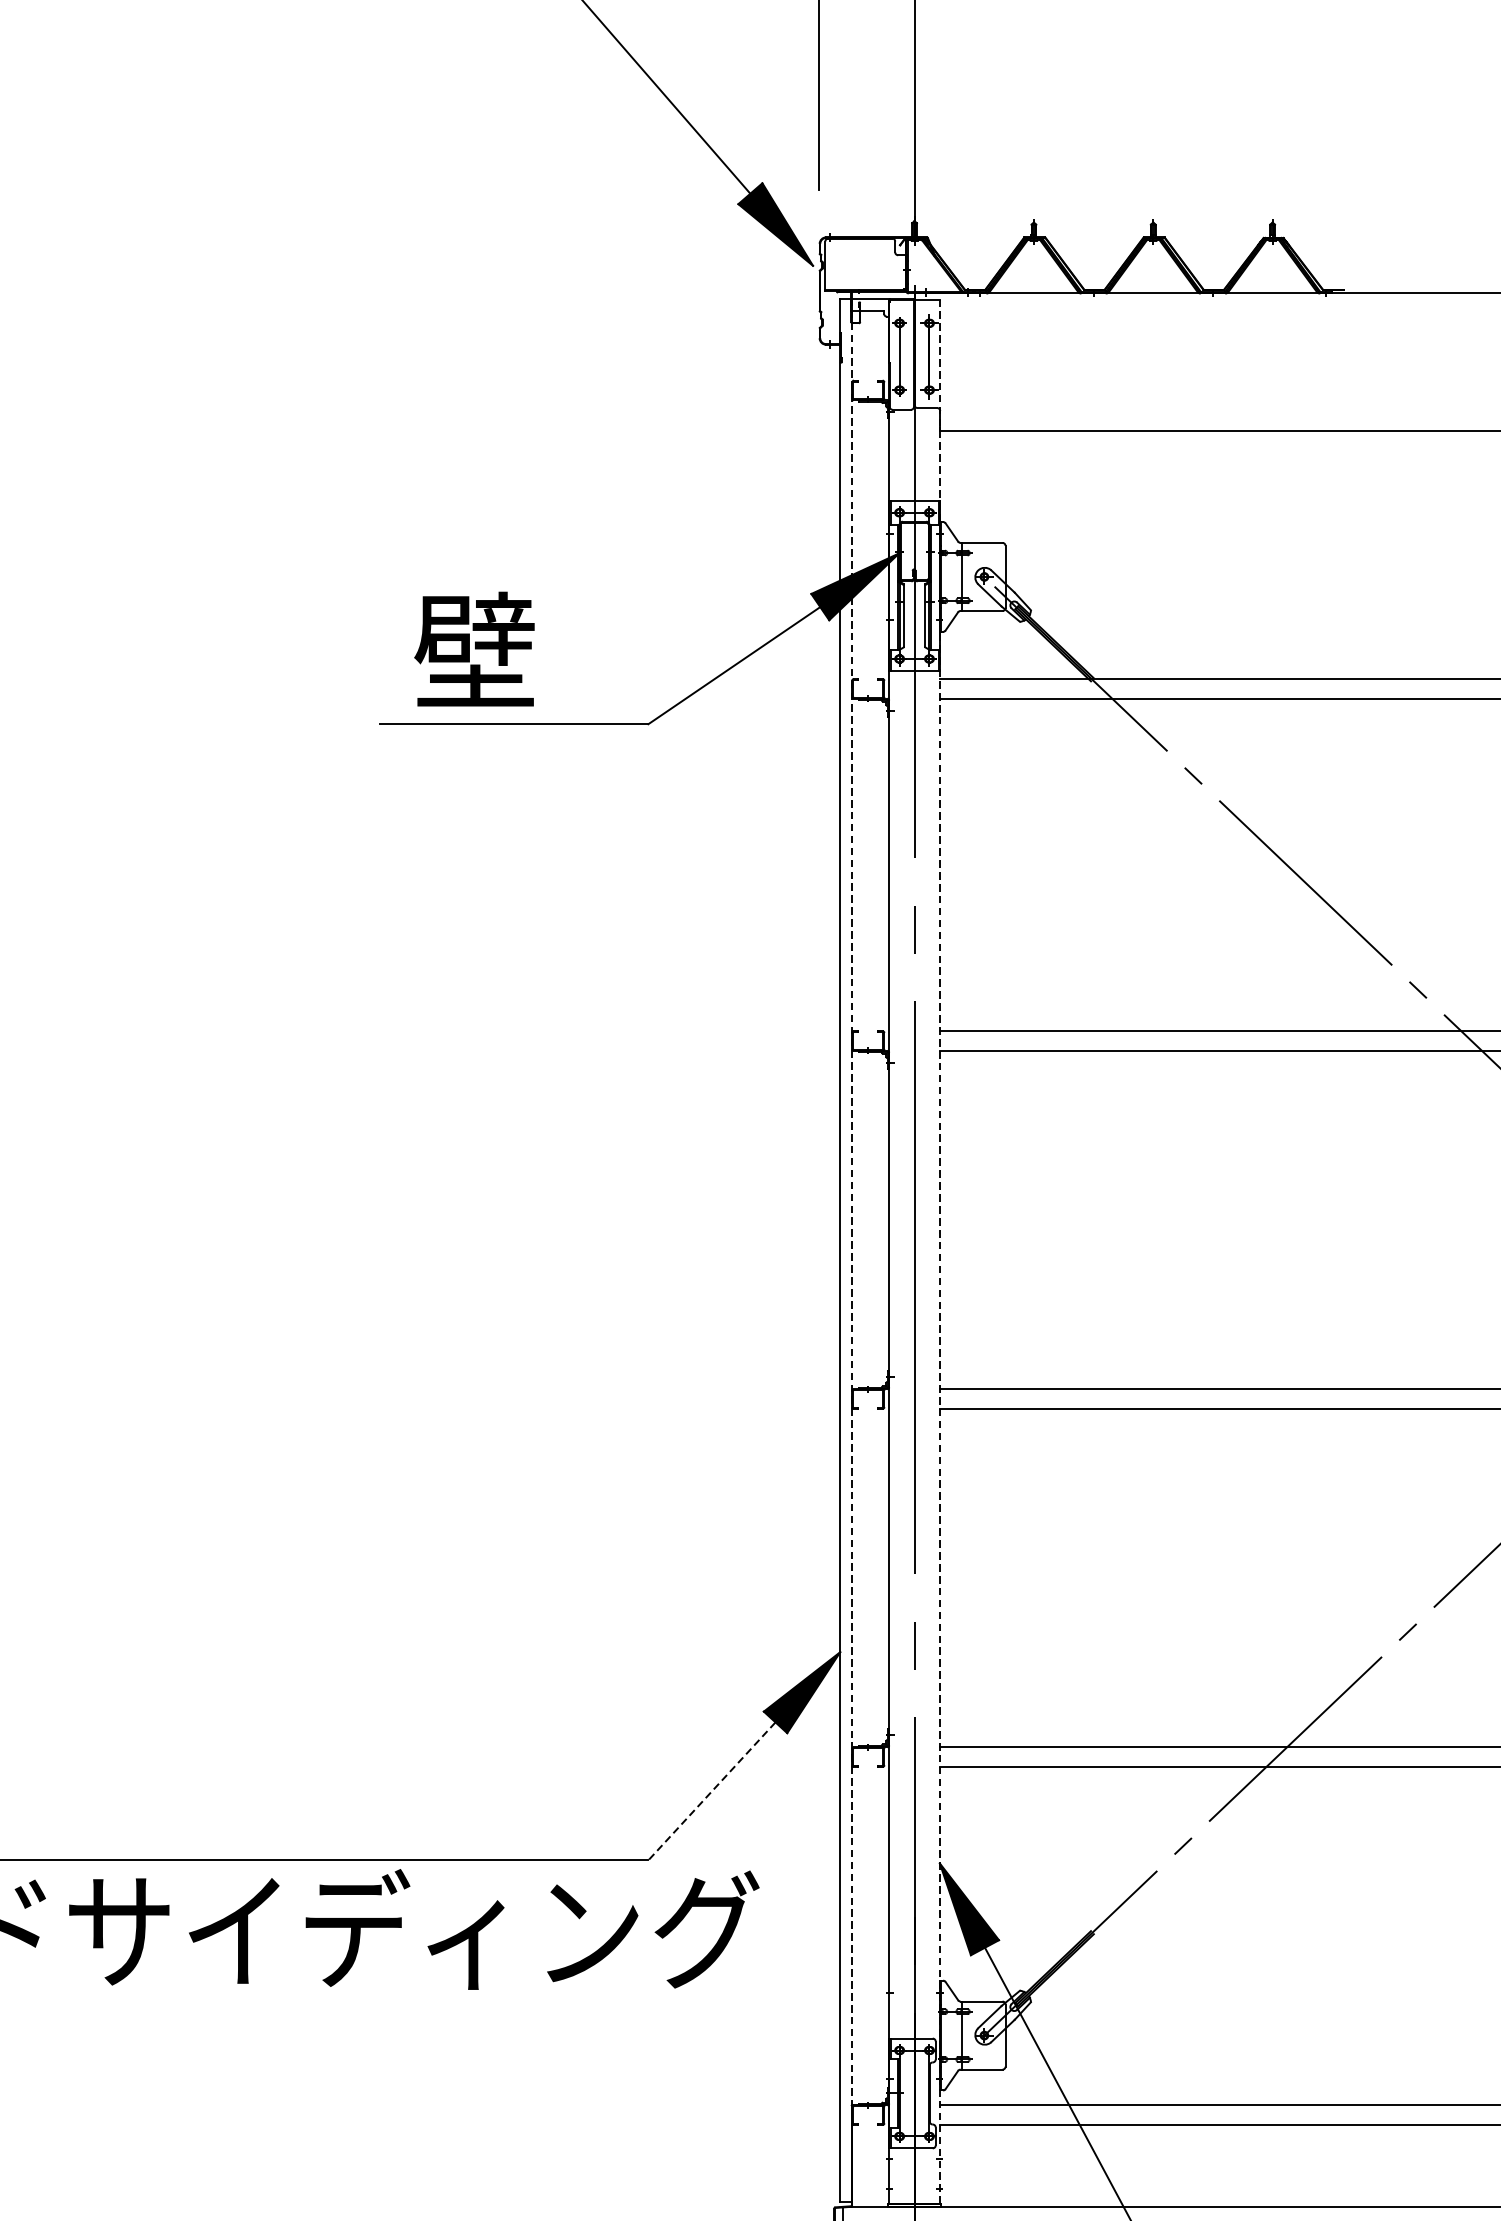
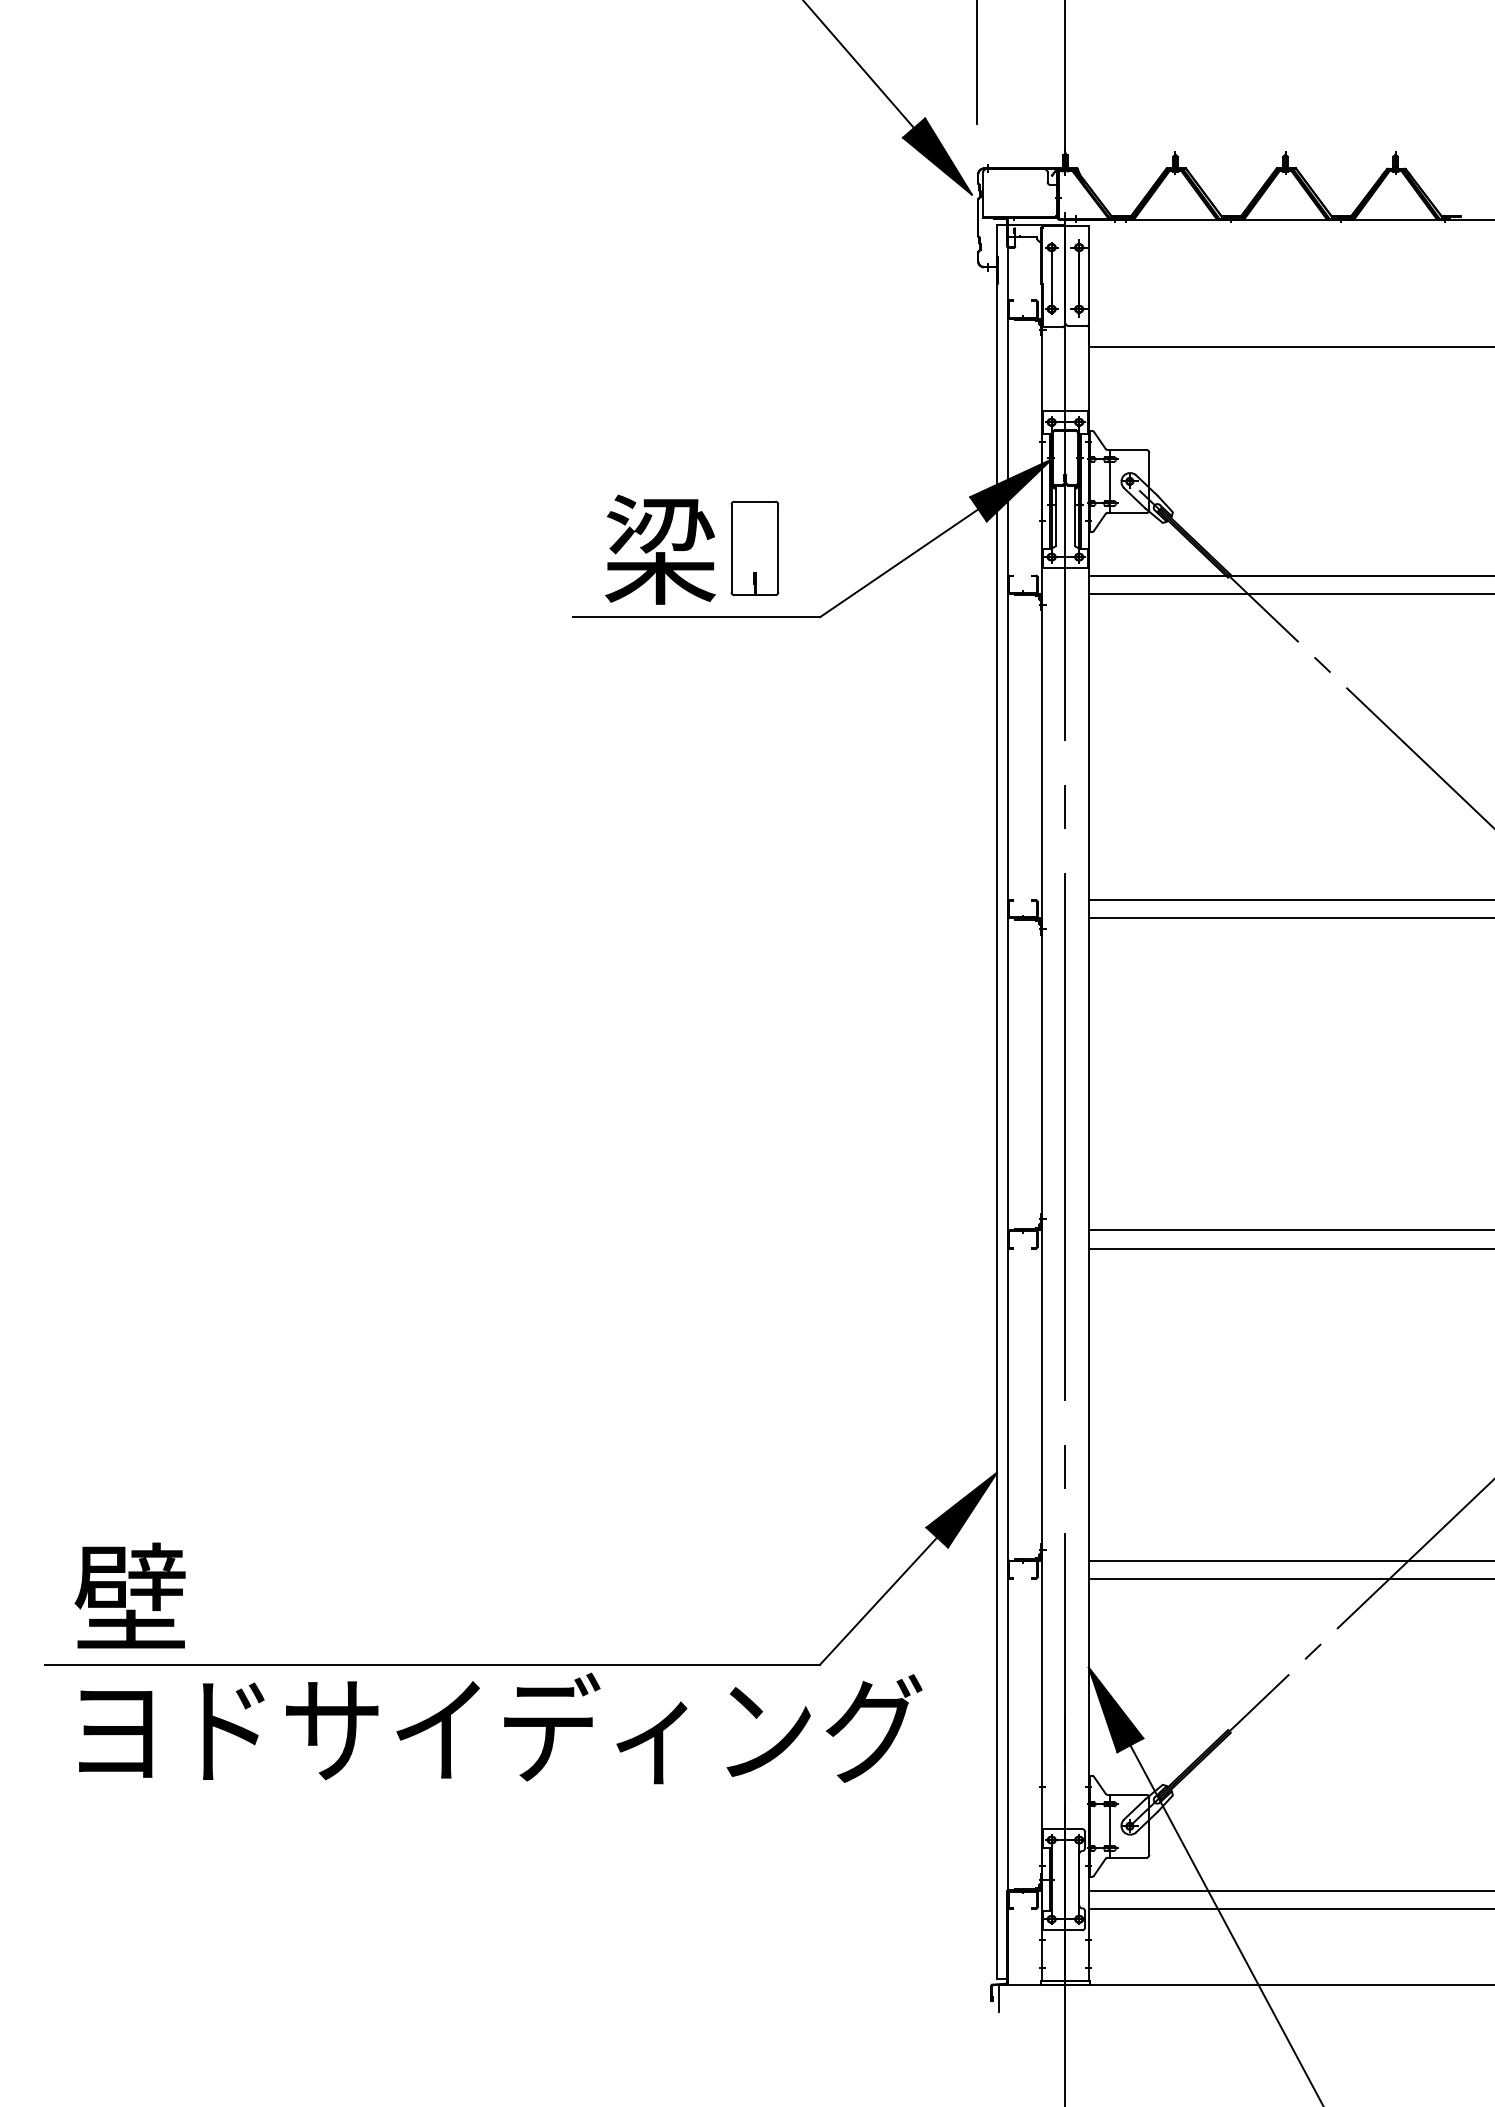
part: (577, 648) -> (754, 547), added
text: (475, 650) -> (660, 549), 壁 -> 梁
line: (851, 1250) -> (1007, 1102), dashed -> solid
line: (939, 1251) -> (1088, 1103), dashed -> solid
line: (711, 1791) -> (878, 1601), dashed -> solid

